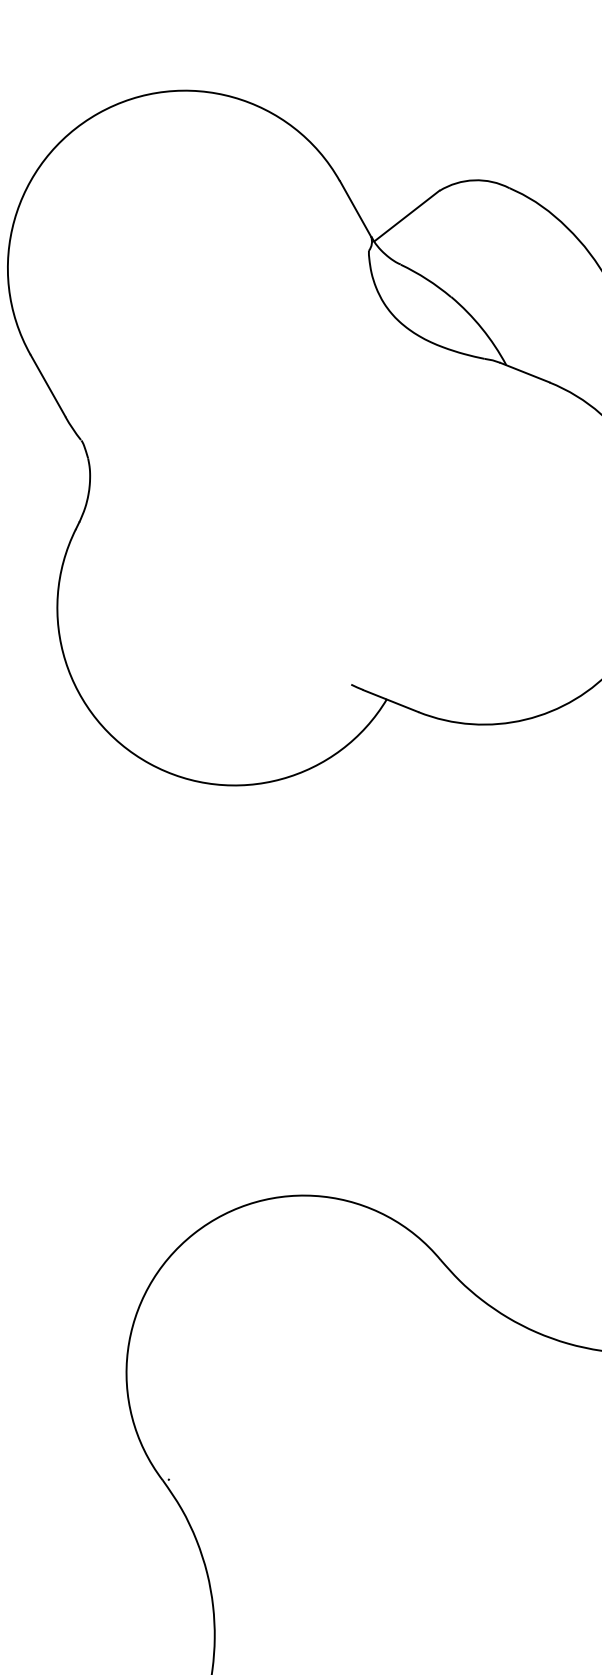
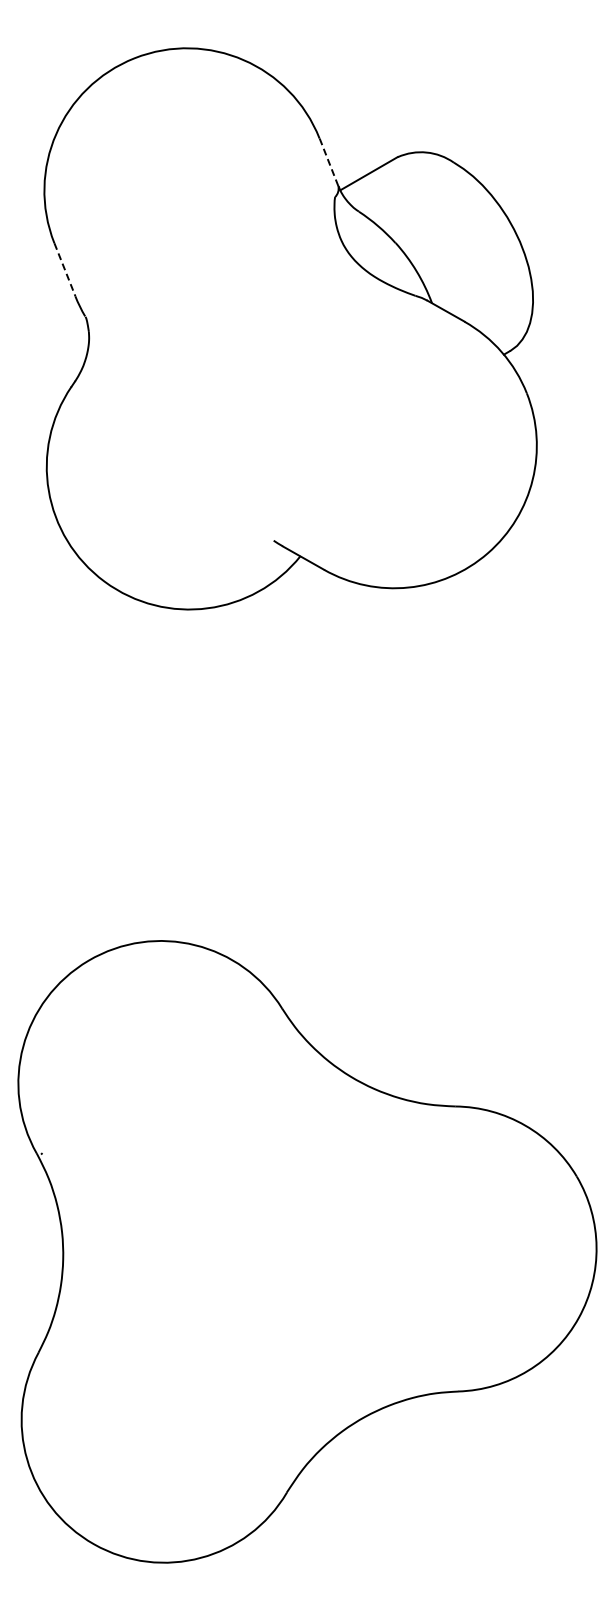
line: (356, 209) -> (329, 162), solid -> dashed
line: (47, 385) -> (64, 269), solid -> dashed

